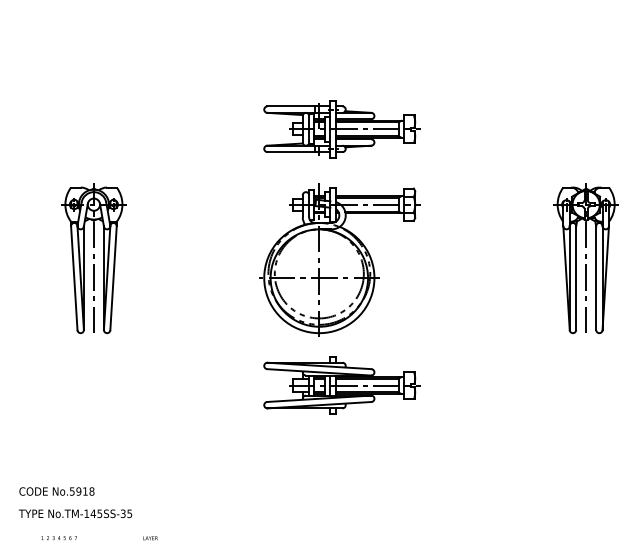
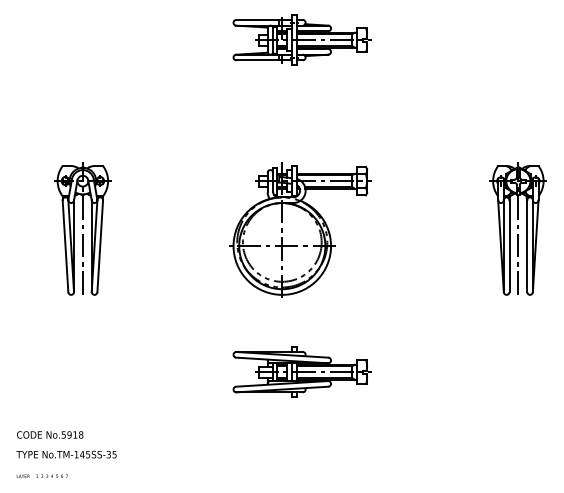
part: (341, 129) -> (301, 40), moved
part: (341, 385) -> (301, 372), moved
text: (150, 538) -> (23, 476), moved

